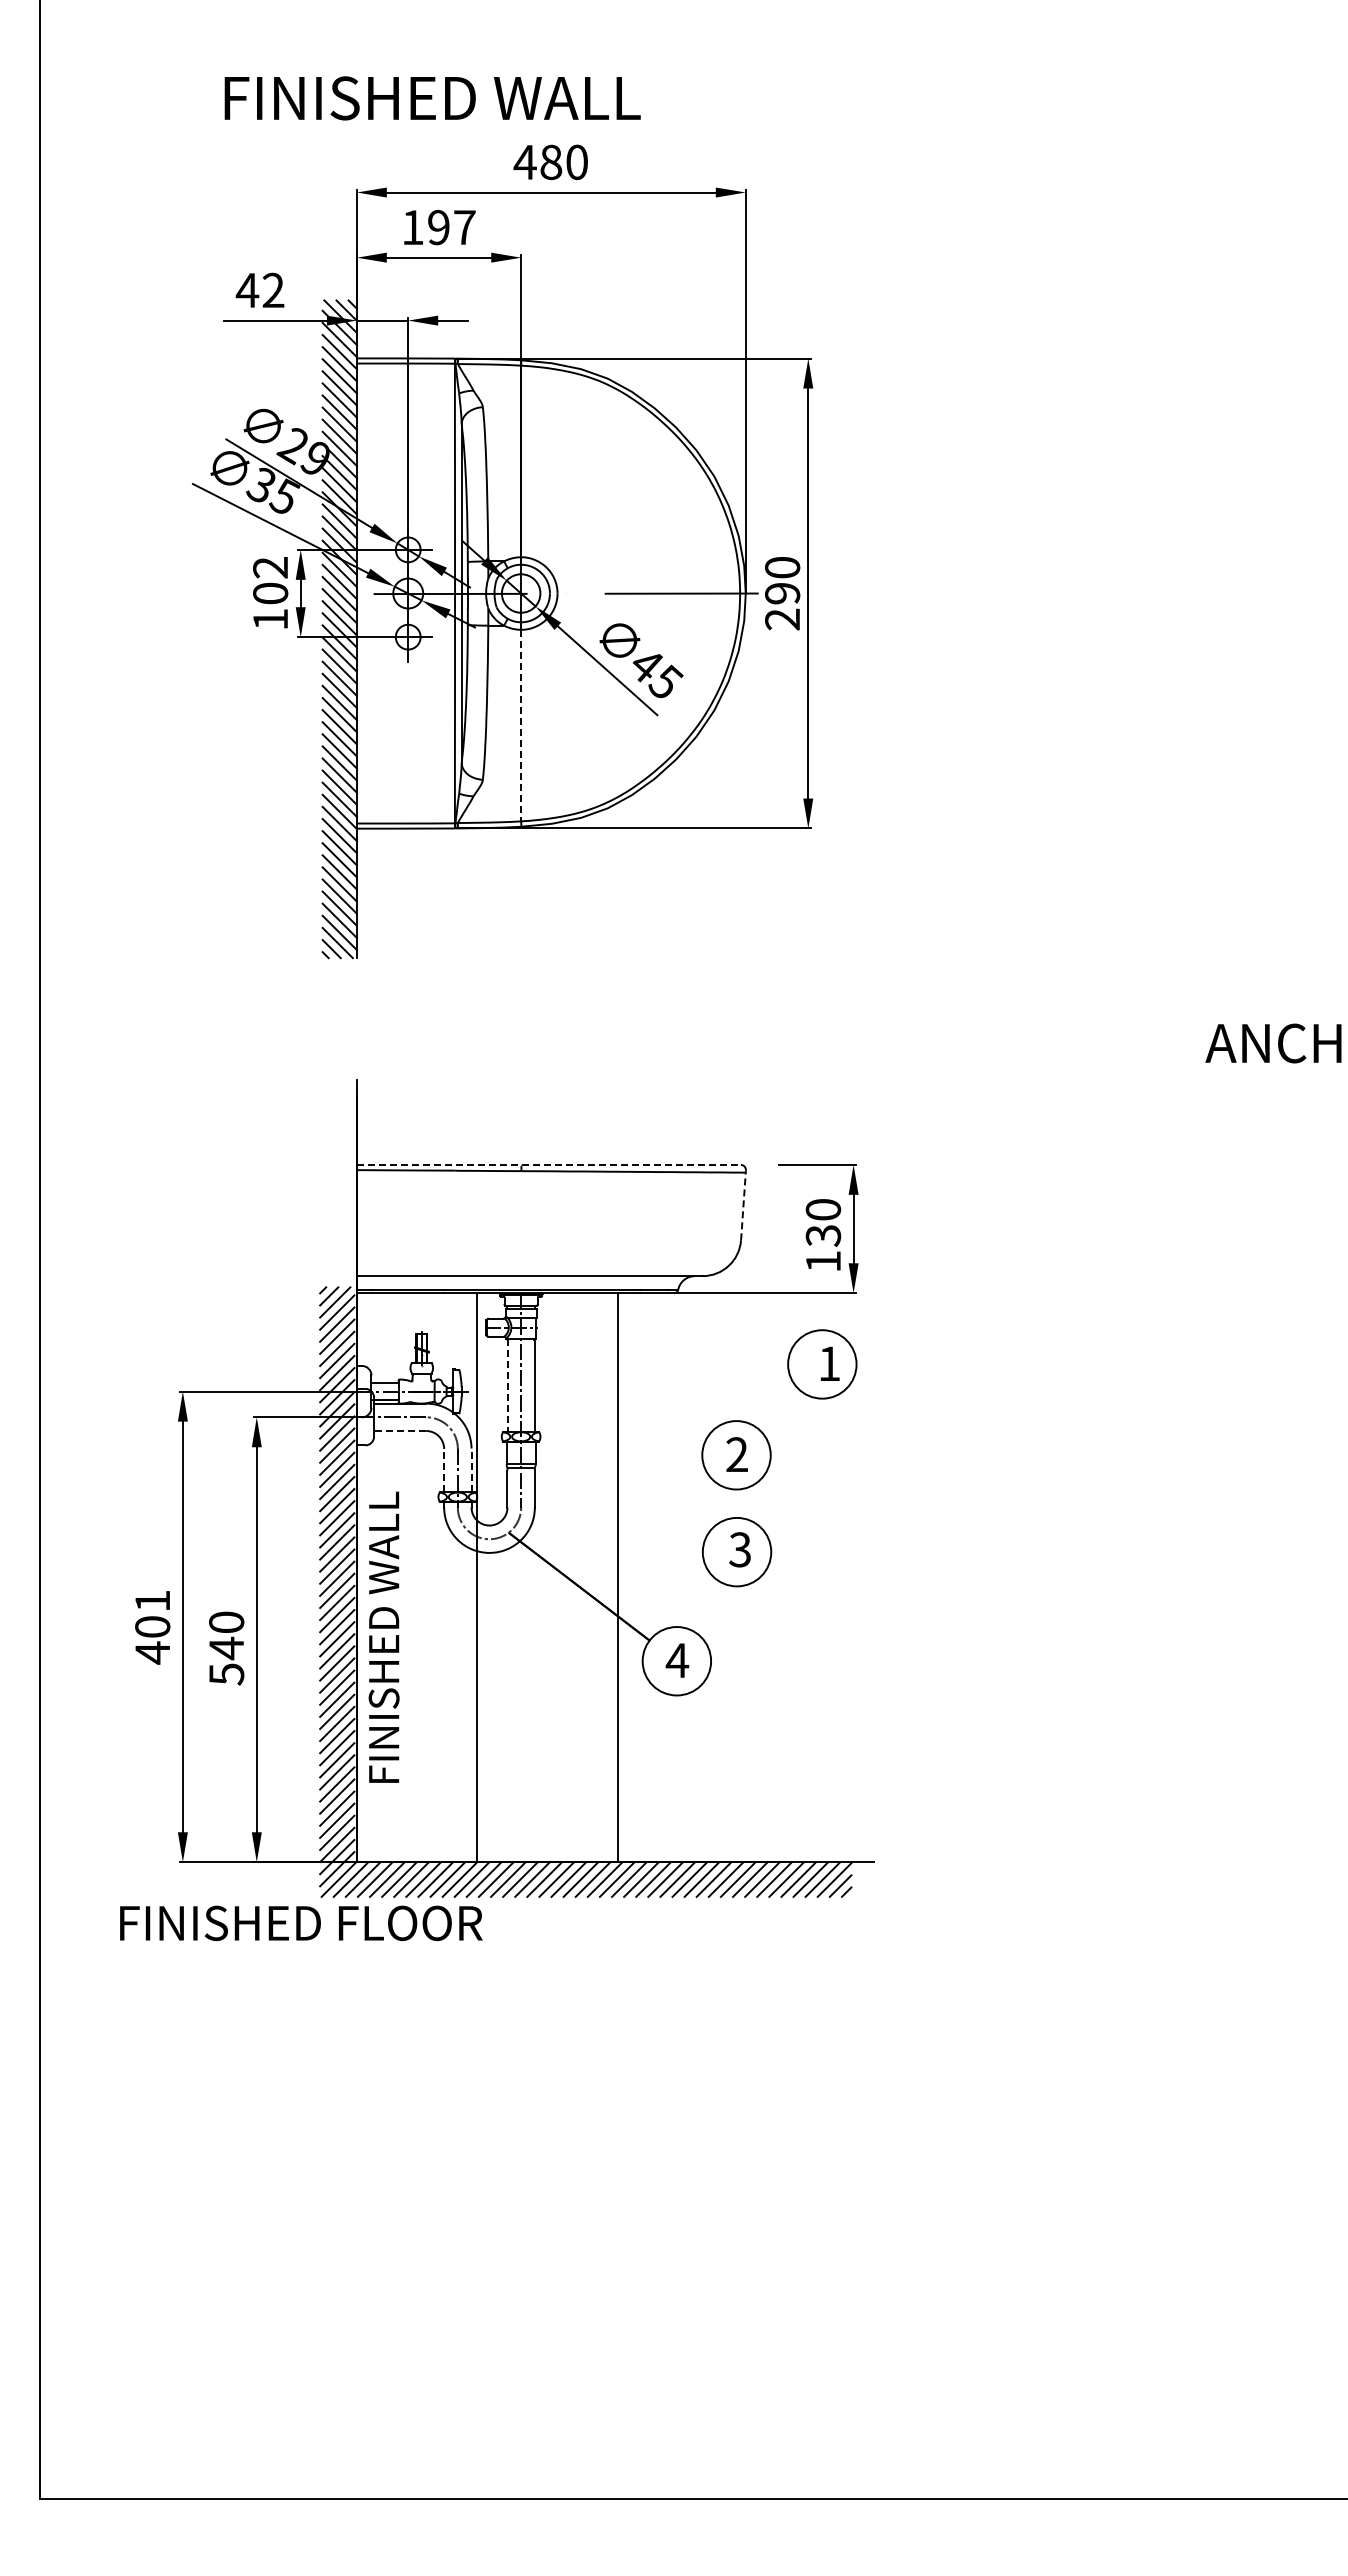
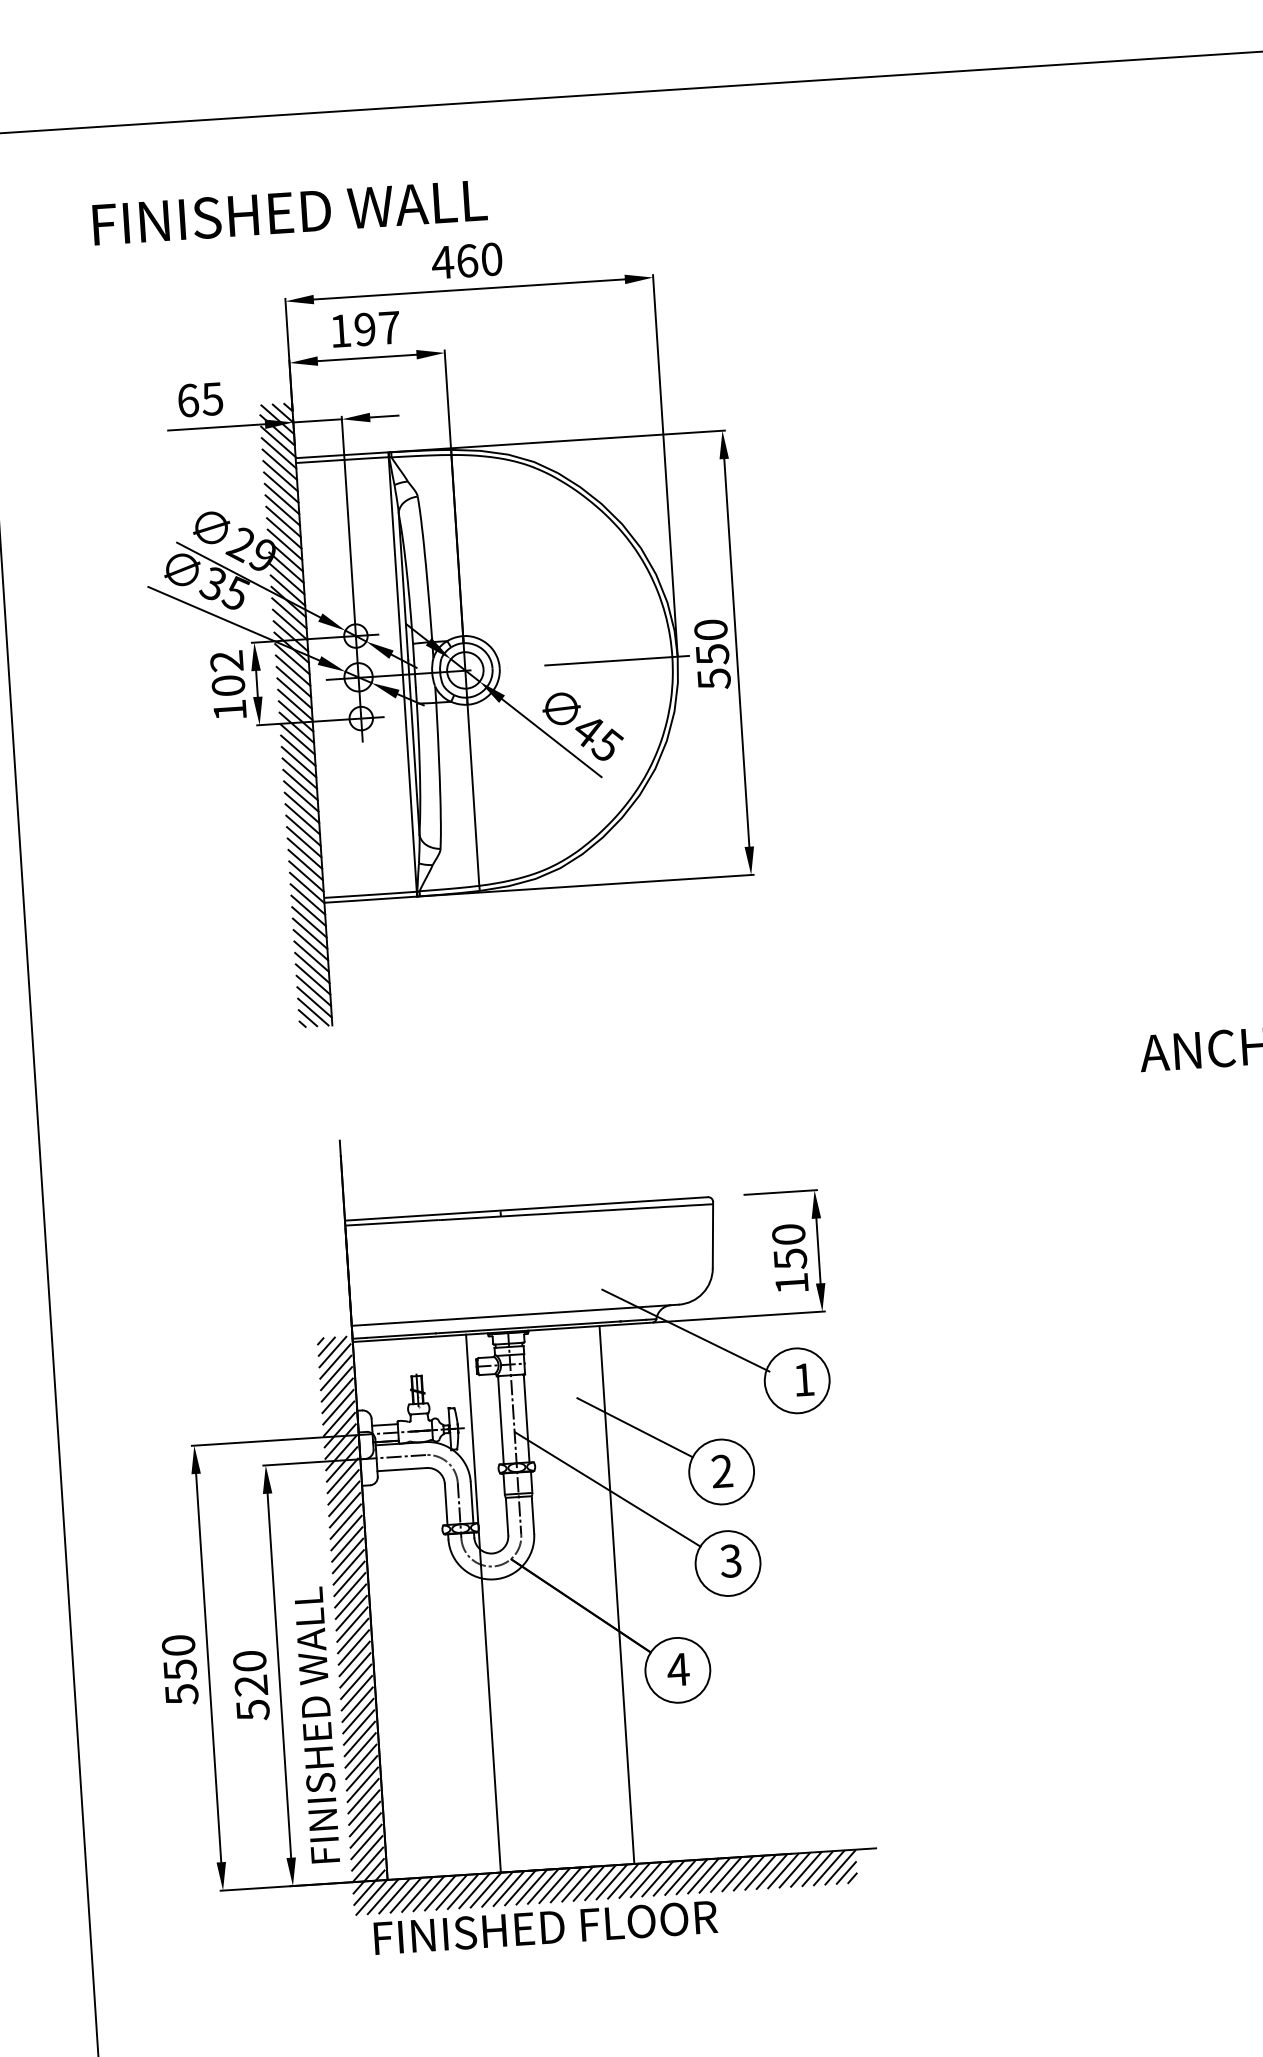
text: (432, 98) -> (289, 212), moved
text: (551, 161) -> (467, 260), 480 -> 460
text: (259, 290) -> (199, 399), 42 -> 65
text: (782, 606) -> (713, 666), 290 -> 550
line: (521, 725) -> (473, 795), dashed -> solid
line: (548, 1164) -> (526, 1208), dashed -> solid
line: (743, 1204) -> (712, 1234), dashed -> solid
text: (822, 1235) -> (789, 1258), 130 -> 150
line: (708, 1303) -> (685, 1330), added
line: (507, 1385) -> (500, 1420), dashed -> solid
line: (648, 1402) -> (635, 1427), added
line: (399, 1431) -> (401, 1470), dashed -> solid
line: (615, 1465) -> (607, 1489), added
line: (444, 1470) -> (446, 1504), dashed -> solid
line: (471, 1470) -> (472, 1502), dashed -> solid
text: (152, 1627) -> (180, 1670), 401 -> 550
text: (383, 1636) -> (316, 1724), moved
text: (226, 1648) -> (251, 1685), 540 -> 520
text: (301, 1922) -> (545, 1926), moved

